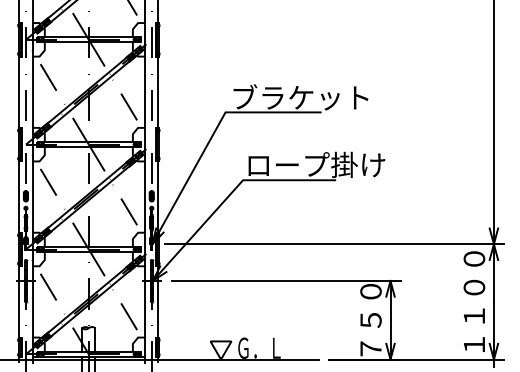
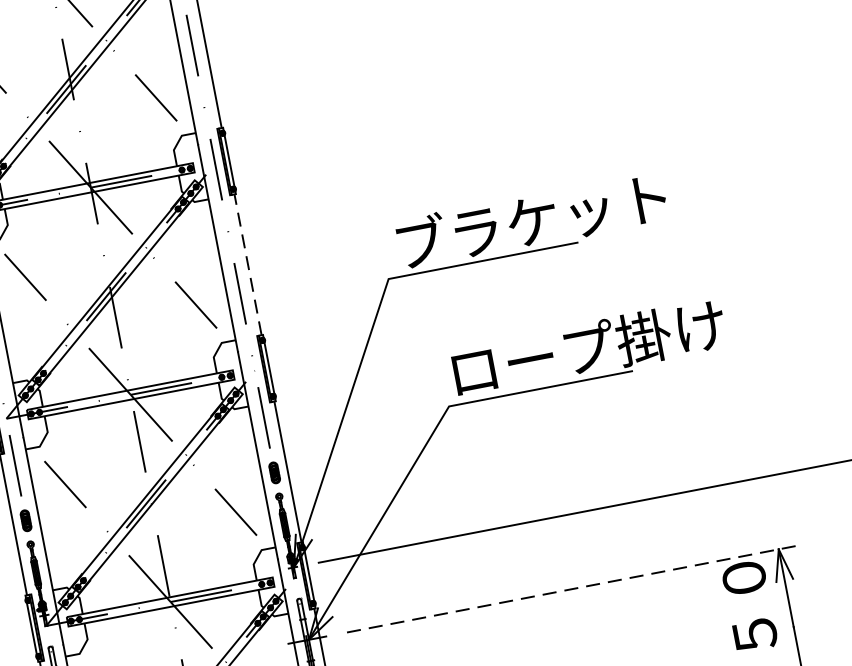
line: (158, 92) -> (248, 265), solid -> dashed
line: (287, 280) -> (574, 587), solid -> dashed

